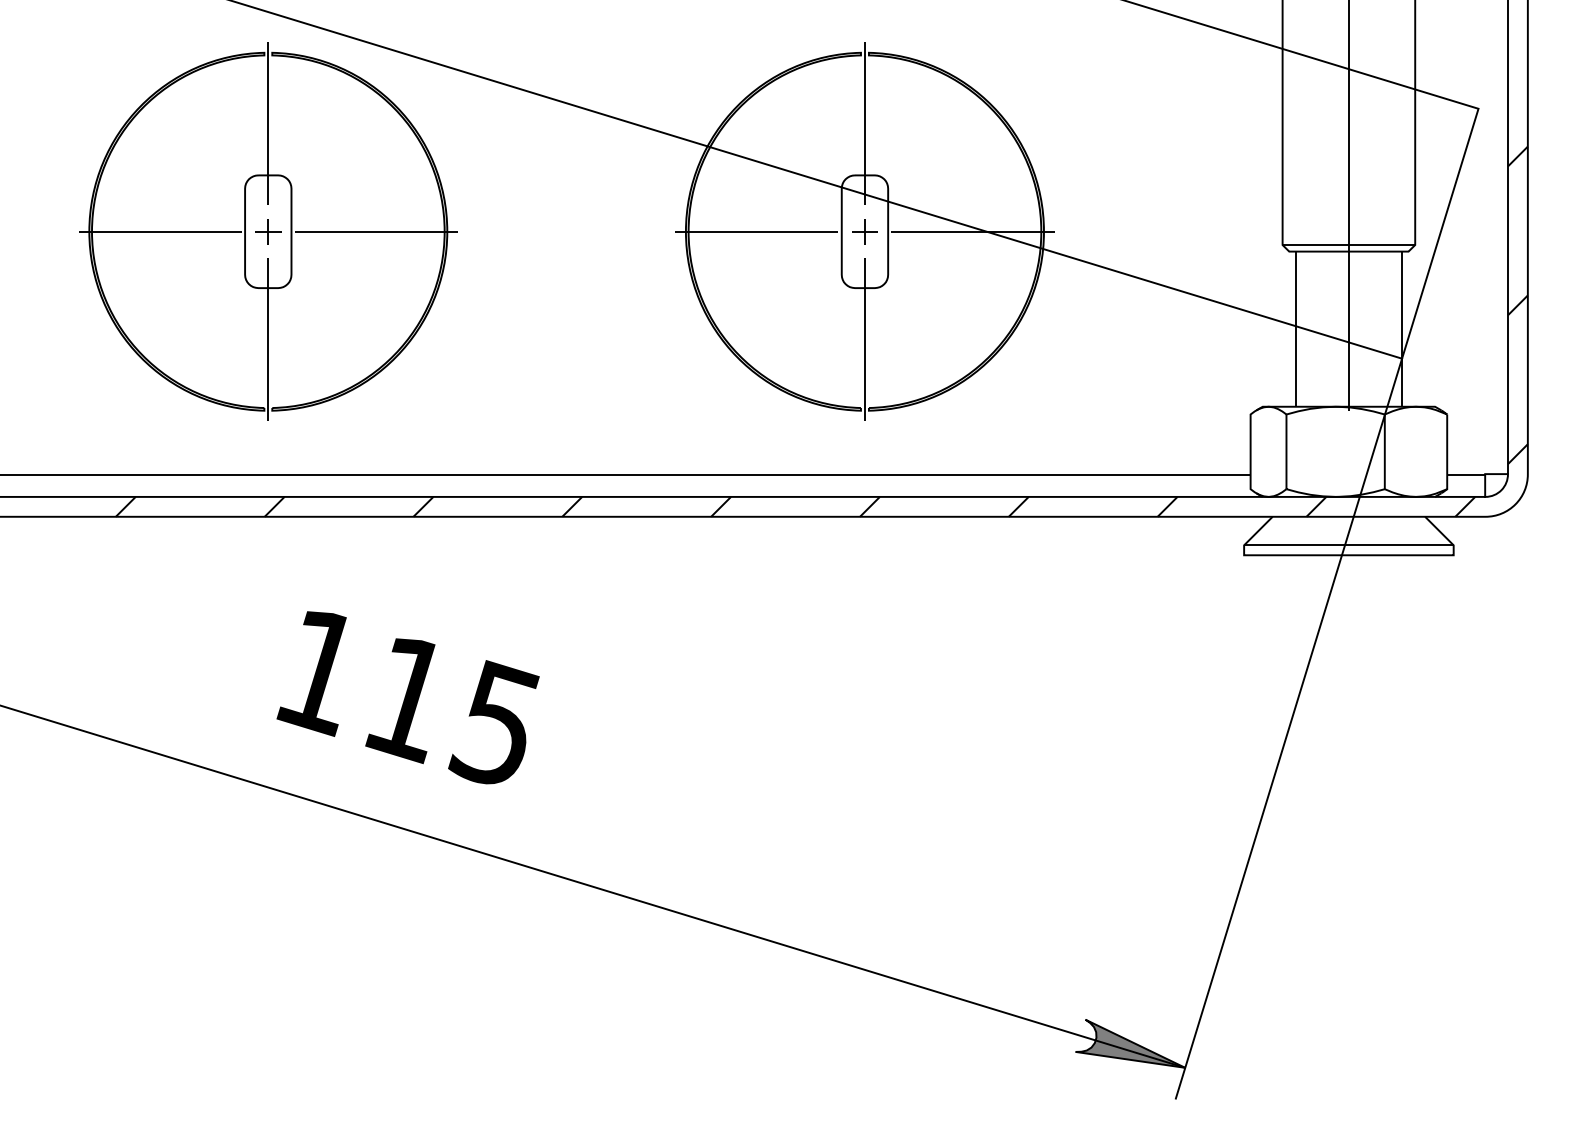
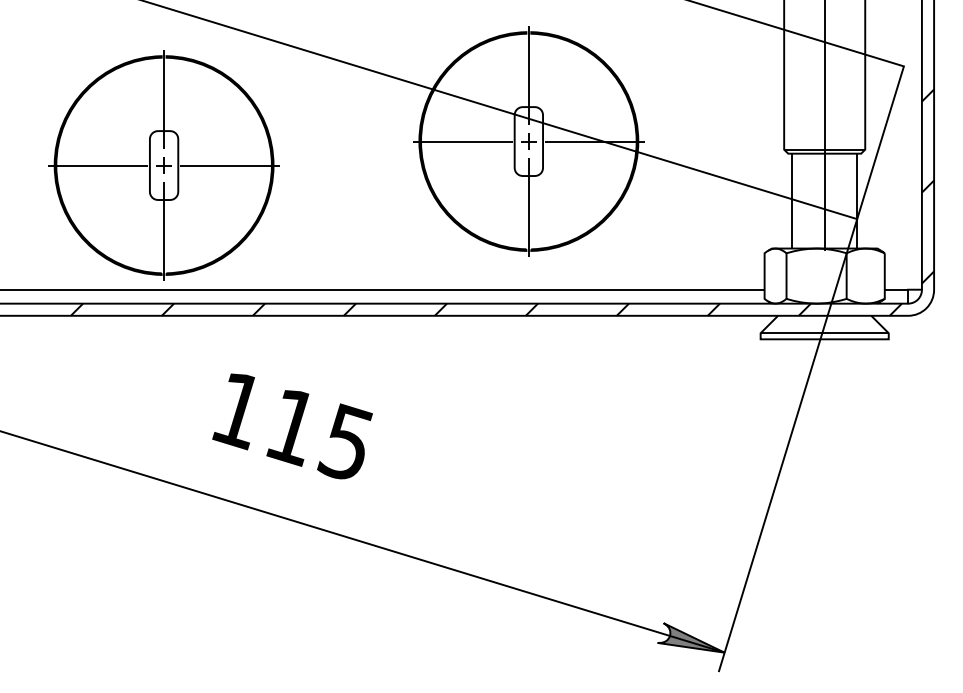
part: (267, 231) -> (163, 165), moved
text: (407, 697) -> (292, 426), moved

